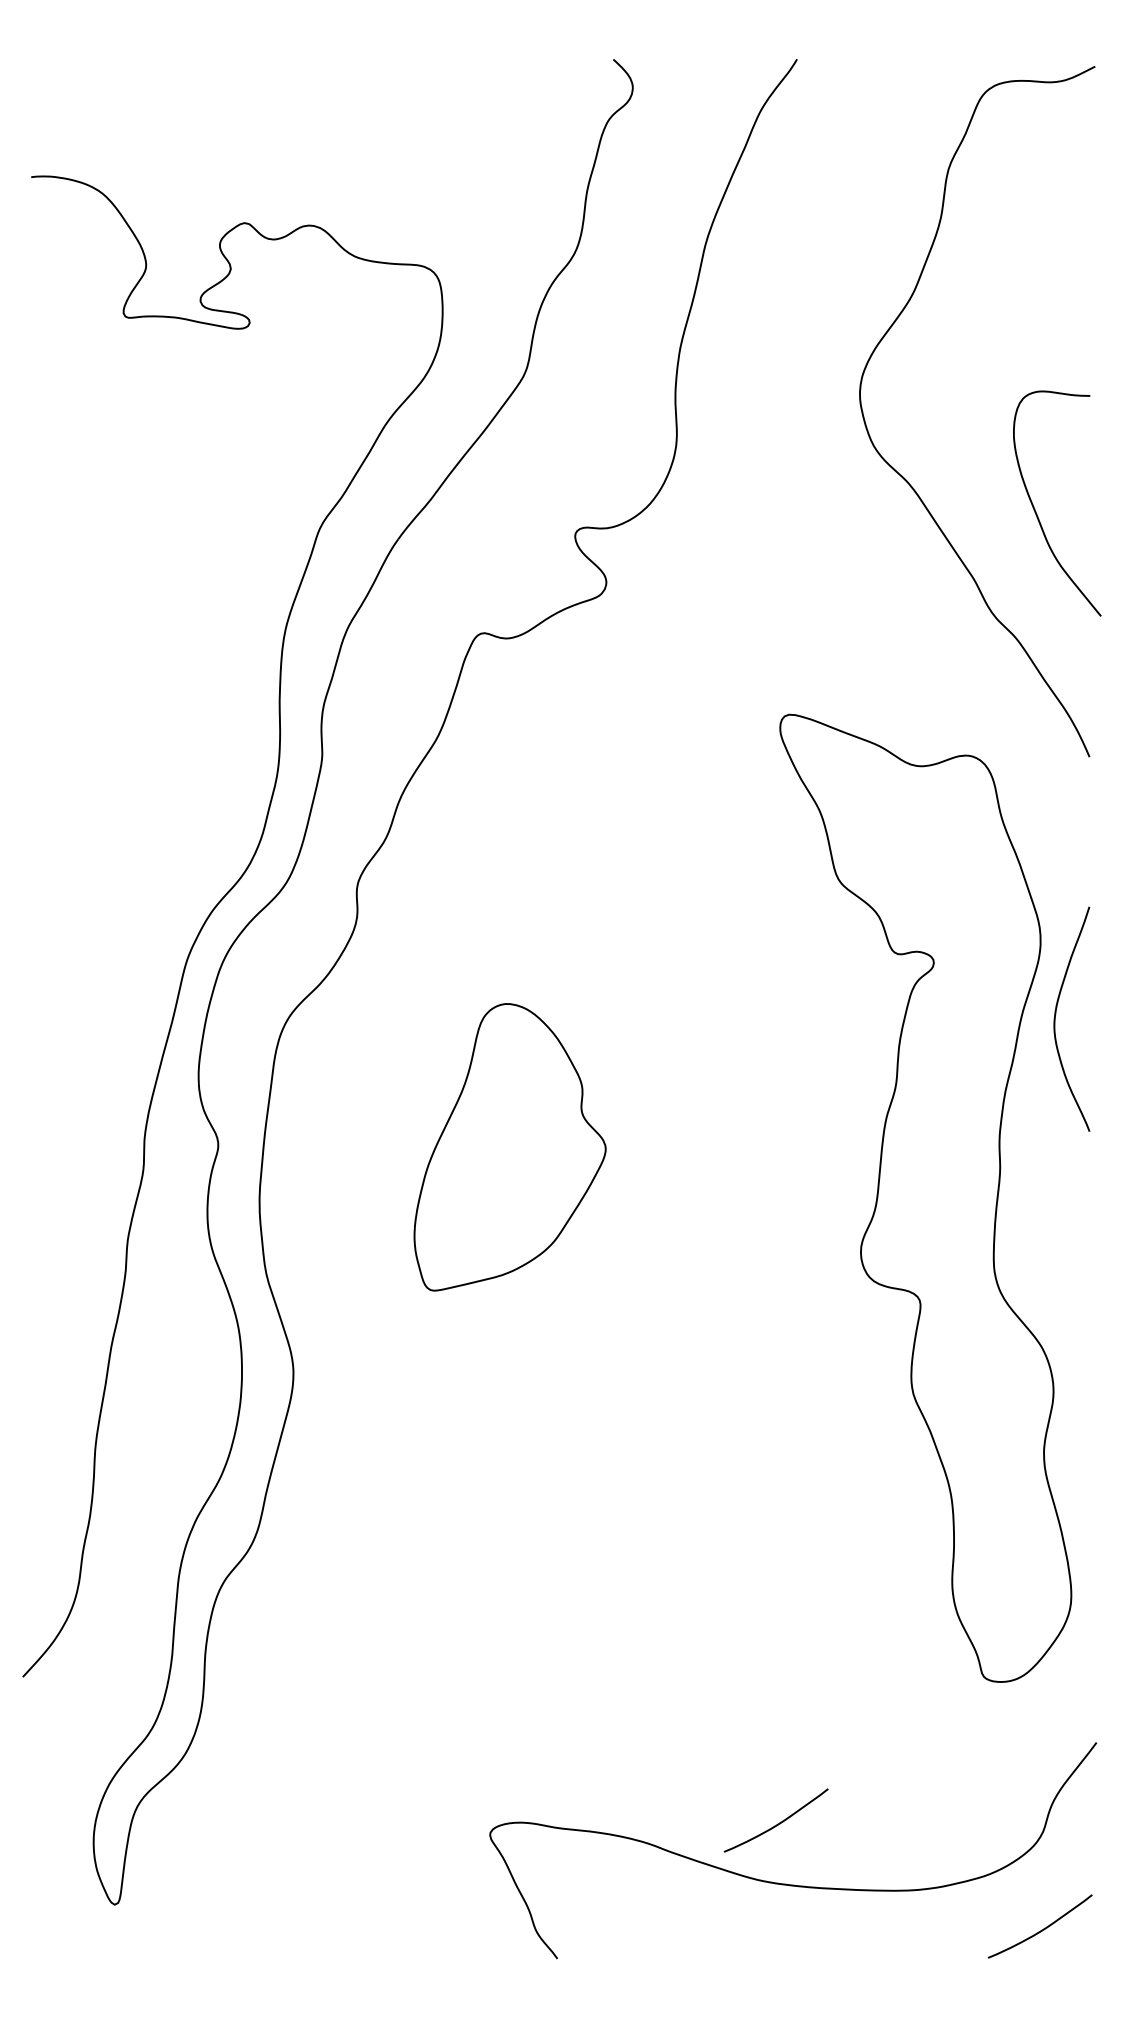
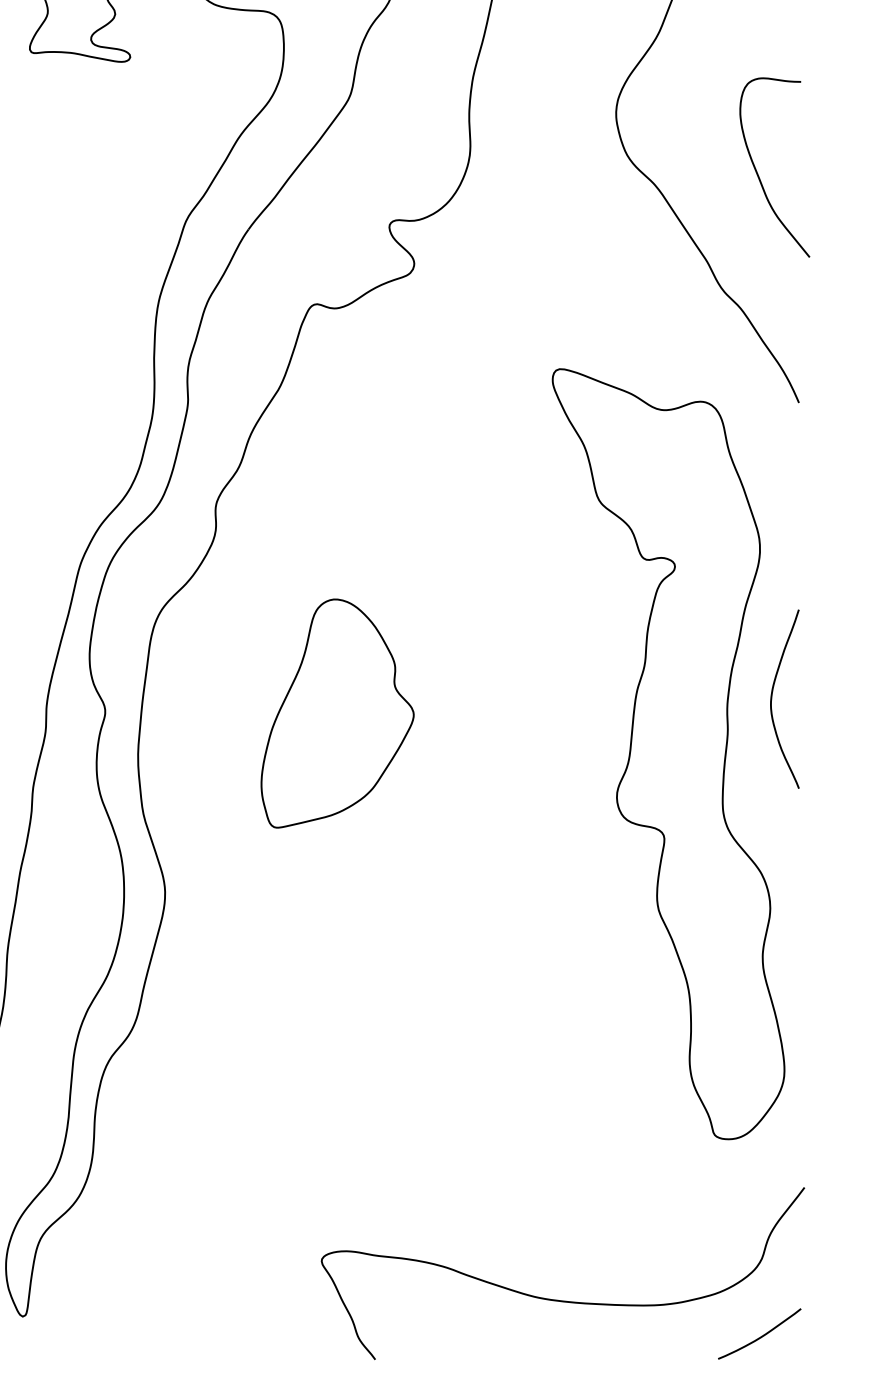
curve: (1036, 511) -> (758, 173), moved
curve: (1056, 1014) -> (772, 695), moved
curve: (777, 1823) -> (550, 1251), removed

